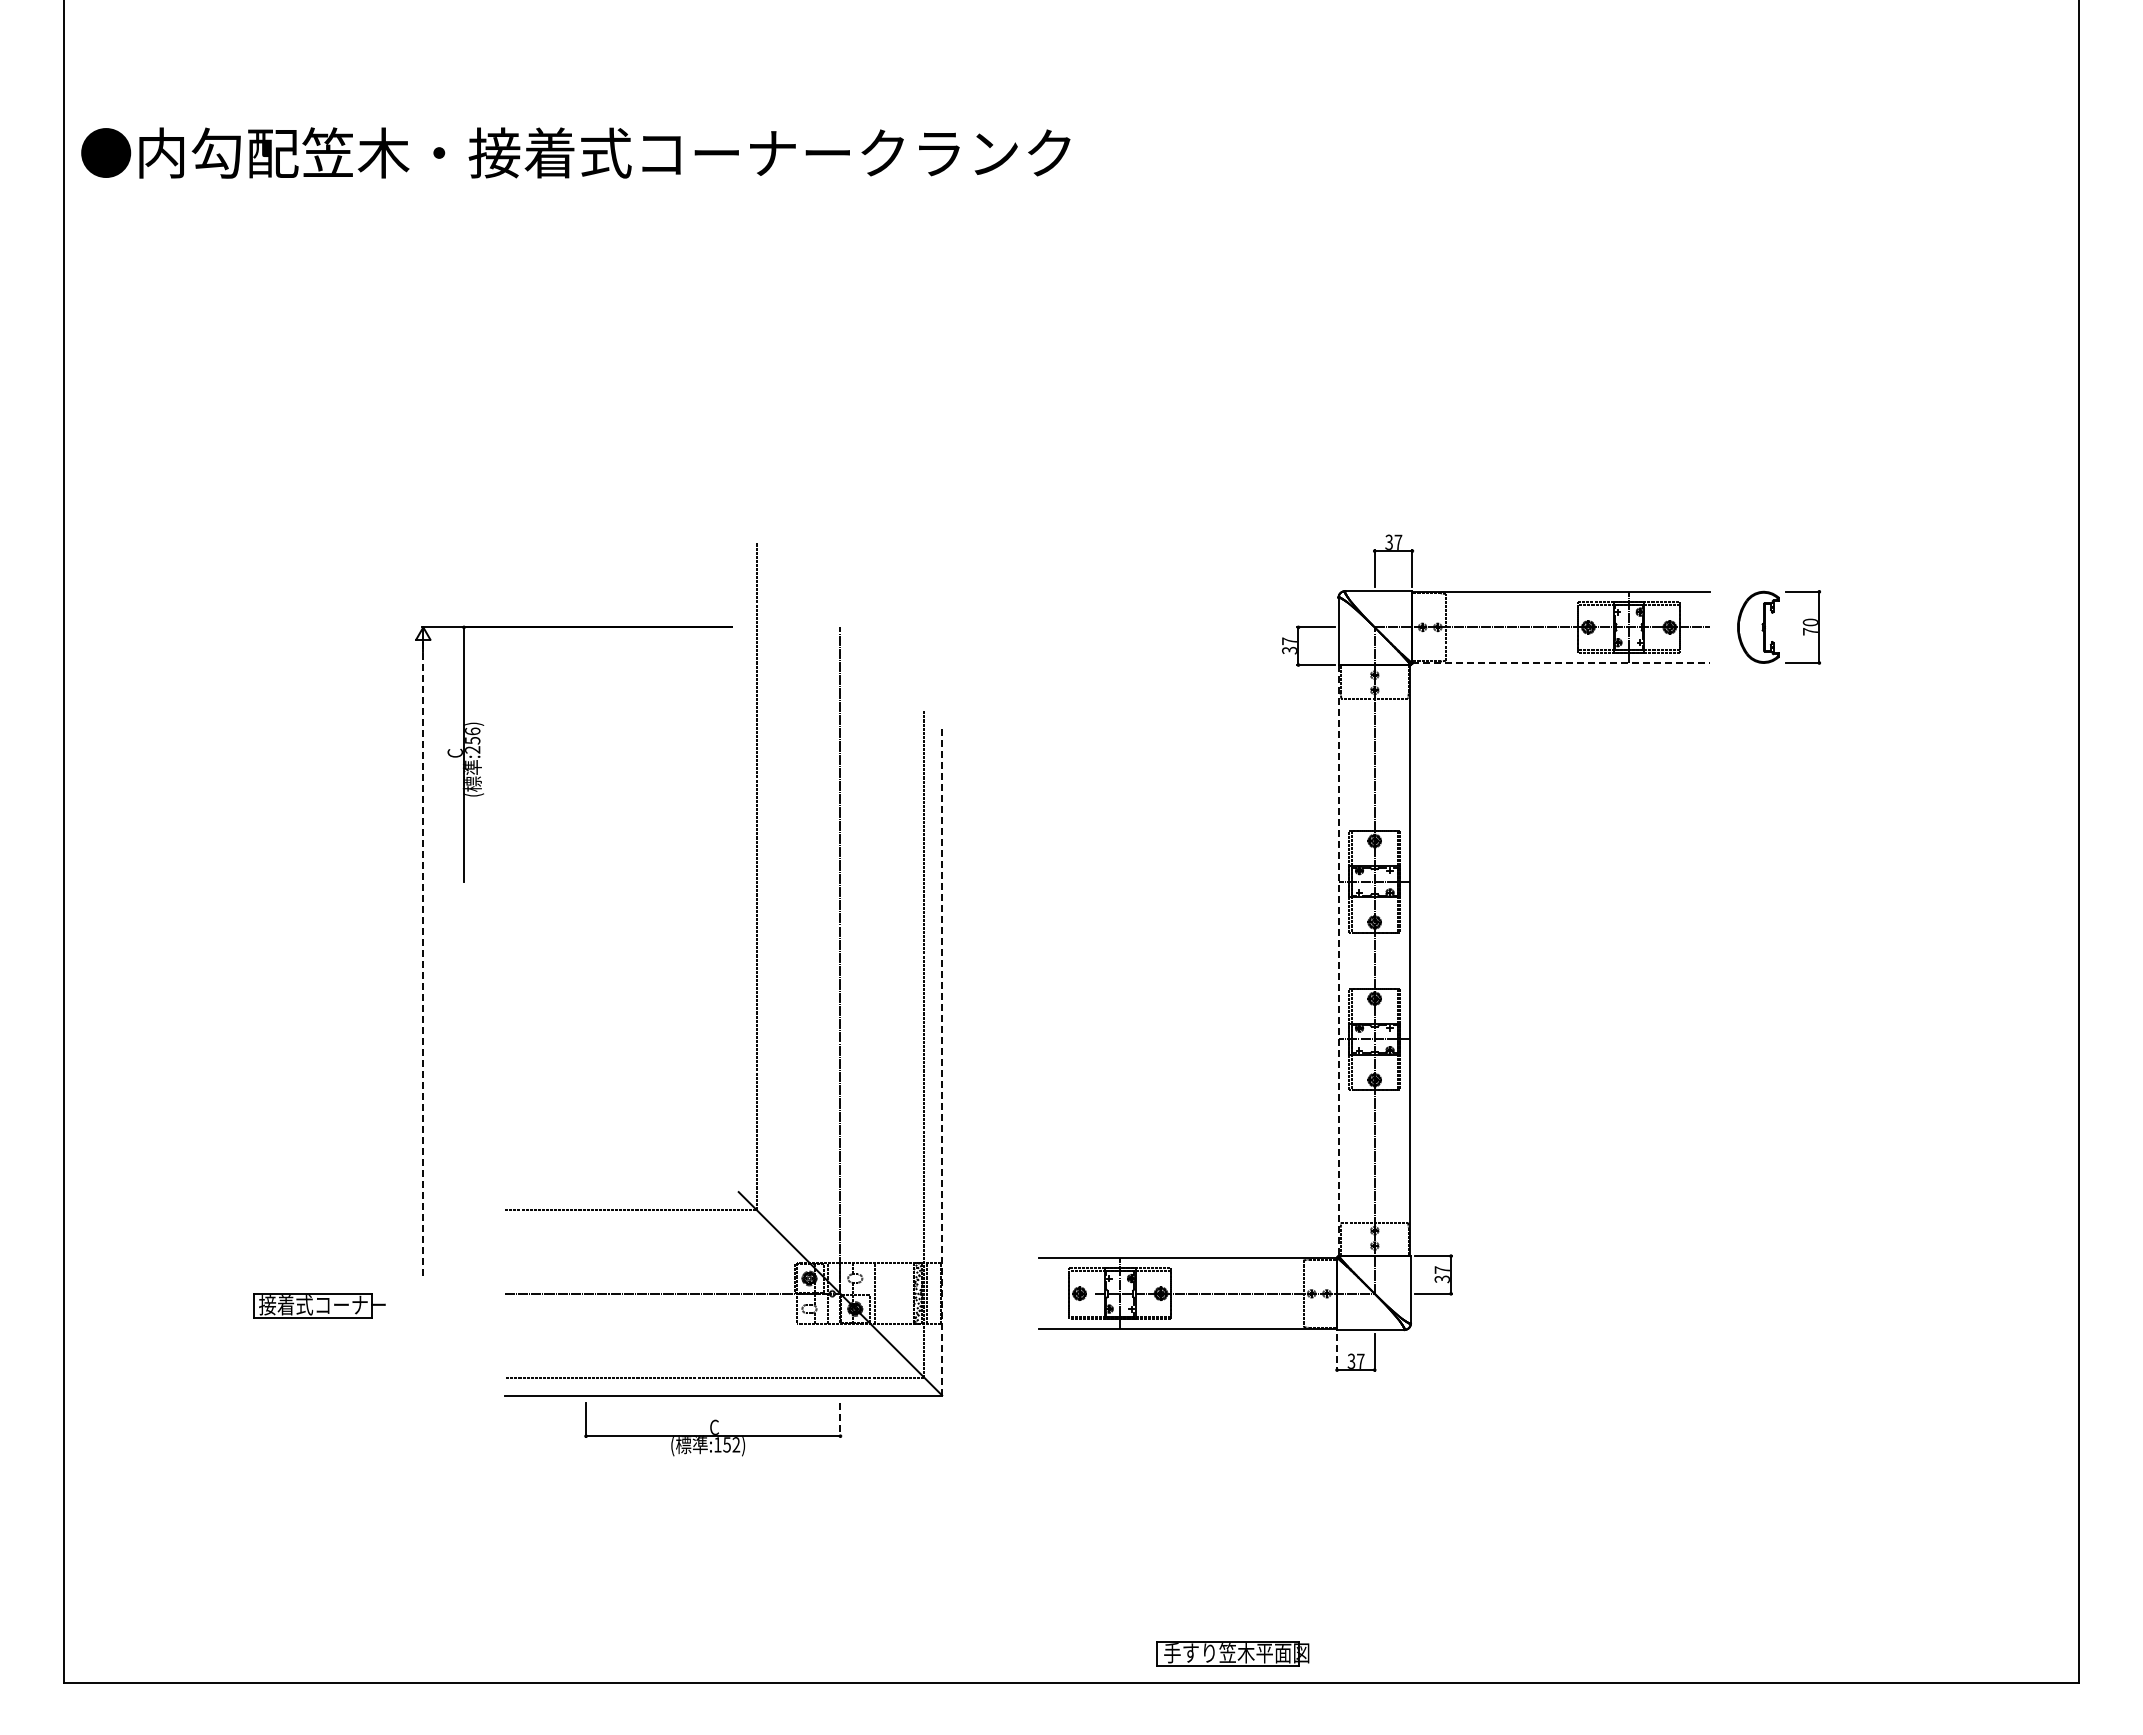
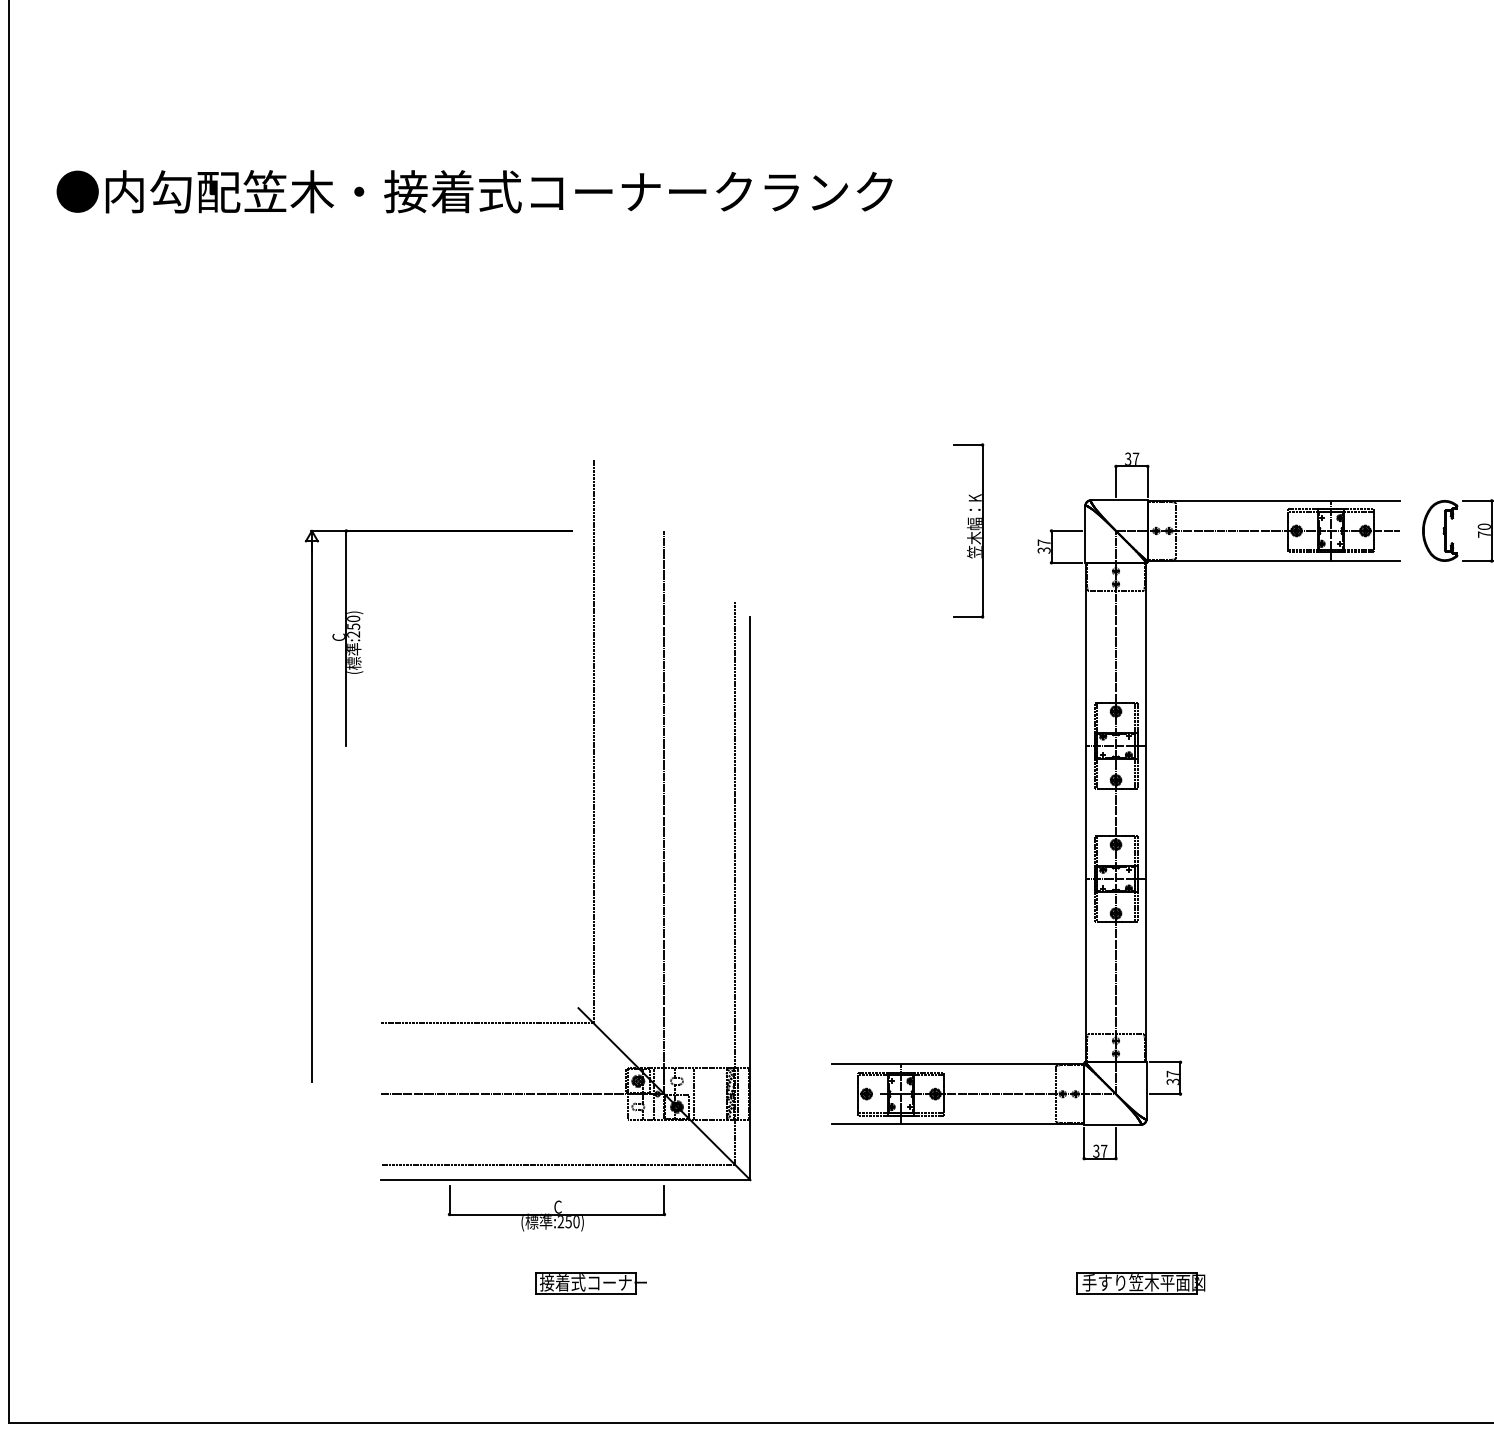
text: (575, 152) -> (474, 191), moved
part: (1200, 627) -> (968, 531), added
line: (1561, 663) -> (1273, 561), dashed -> solid
text: (472, 731) -> (353, 618), :256) -> :250)
line: (423, 960) -> (312, 812), dashed -> solid
line: (1339, 960) -> (1086, 812), dashed -> solid
line: (942, 1062) -> (750, 898), dashed -> solid
part: (319, 1305) -> (590, 1283), moved
line: (1337, 1352) -> (1084, 1143), dashed -> solid
line: (840, 1420) -> (664, 1201), dashed -> solid
text: (727, 1444) -> (569, 1221), :152) -> :250)
part: (1232, 1653) -> (1140, 1283), moved

